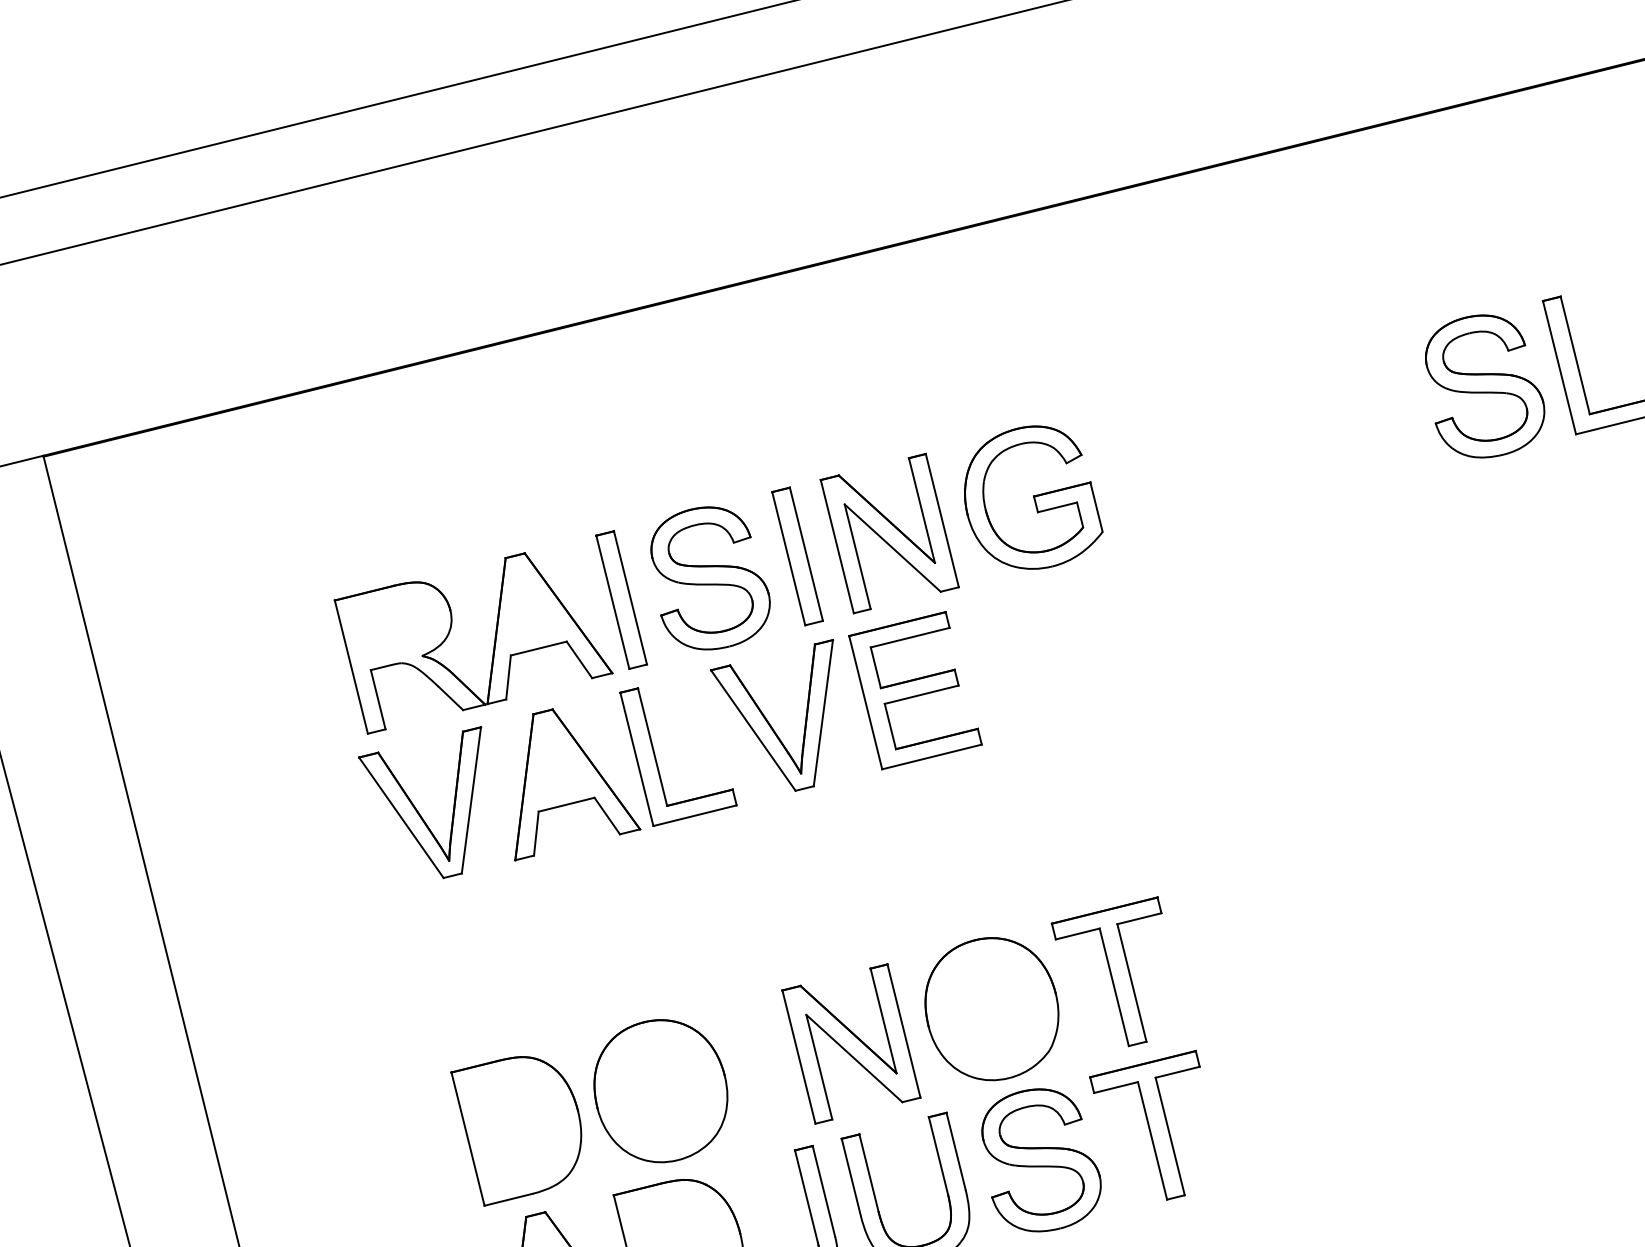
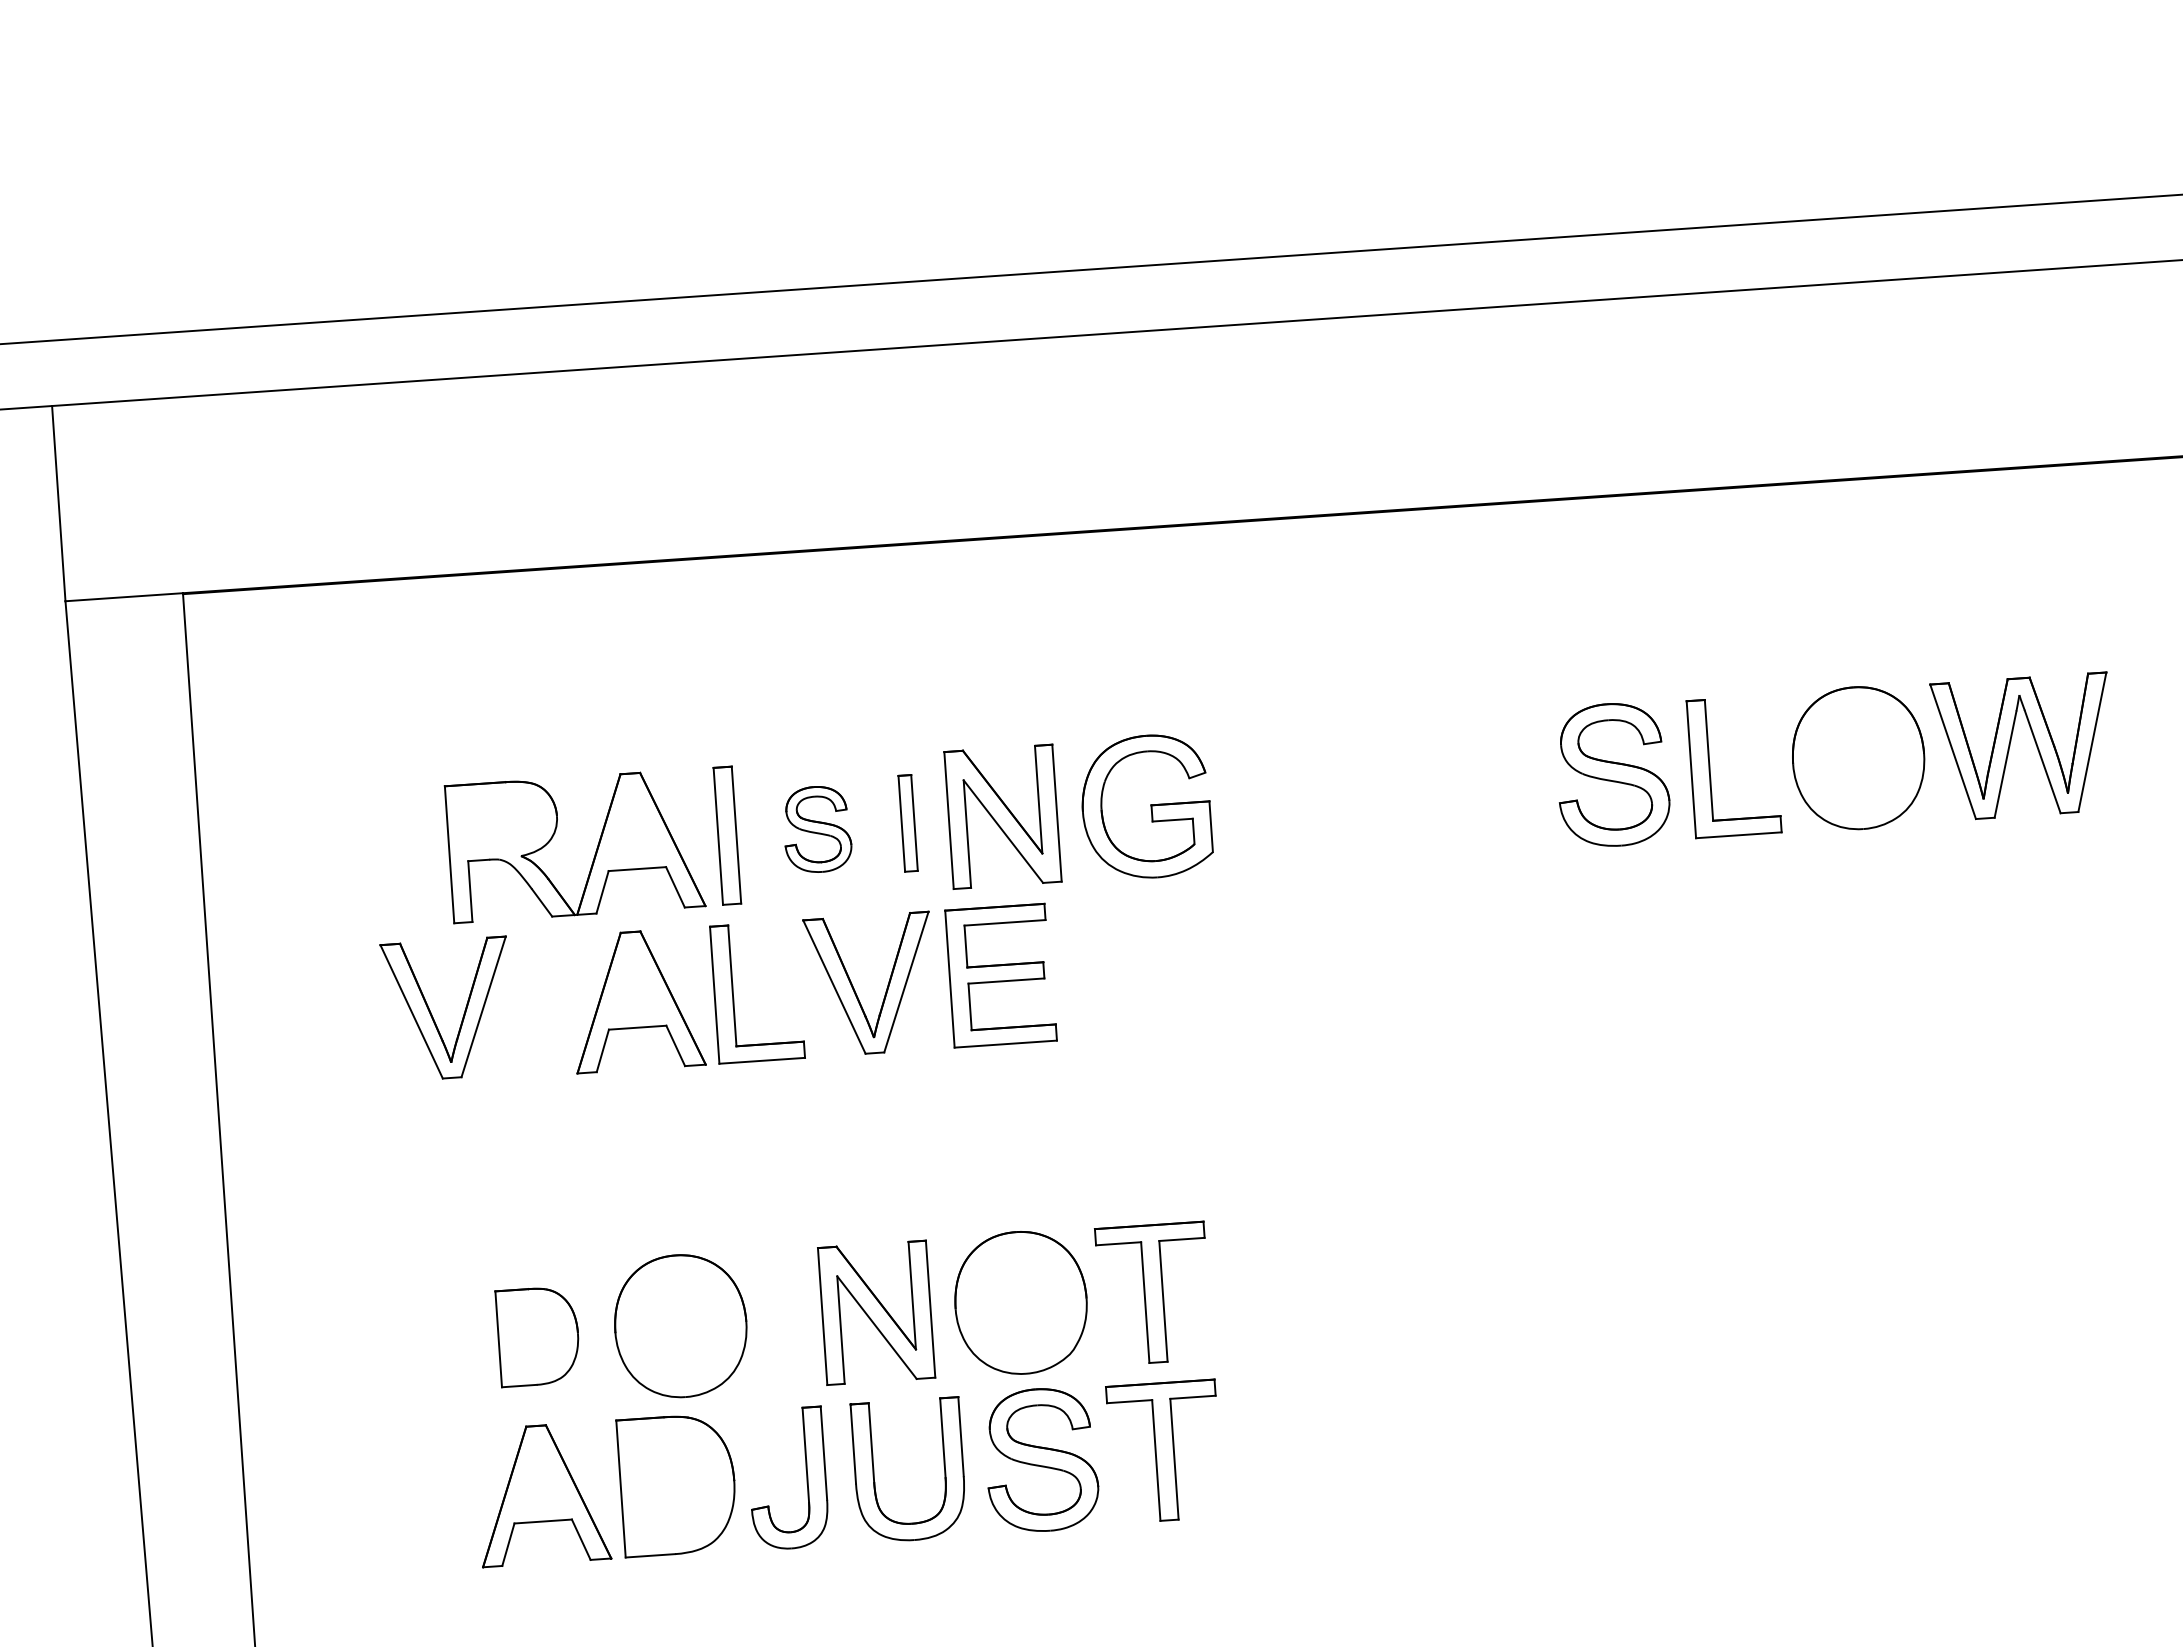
part: (796, 556) -> (907, 823), size x0.7
part: (710, 578) -> (818, 829), size x0.6
part: (421, 814) -> (431, 1012), moved
part: (520, 1127) -> (536, 1337), size x0.7

